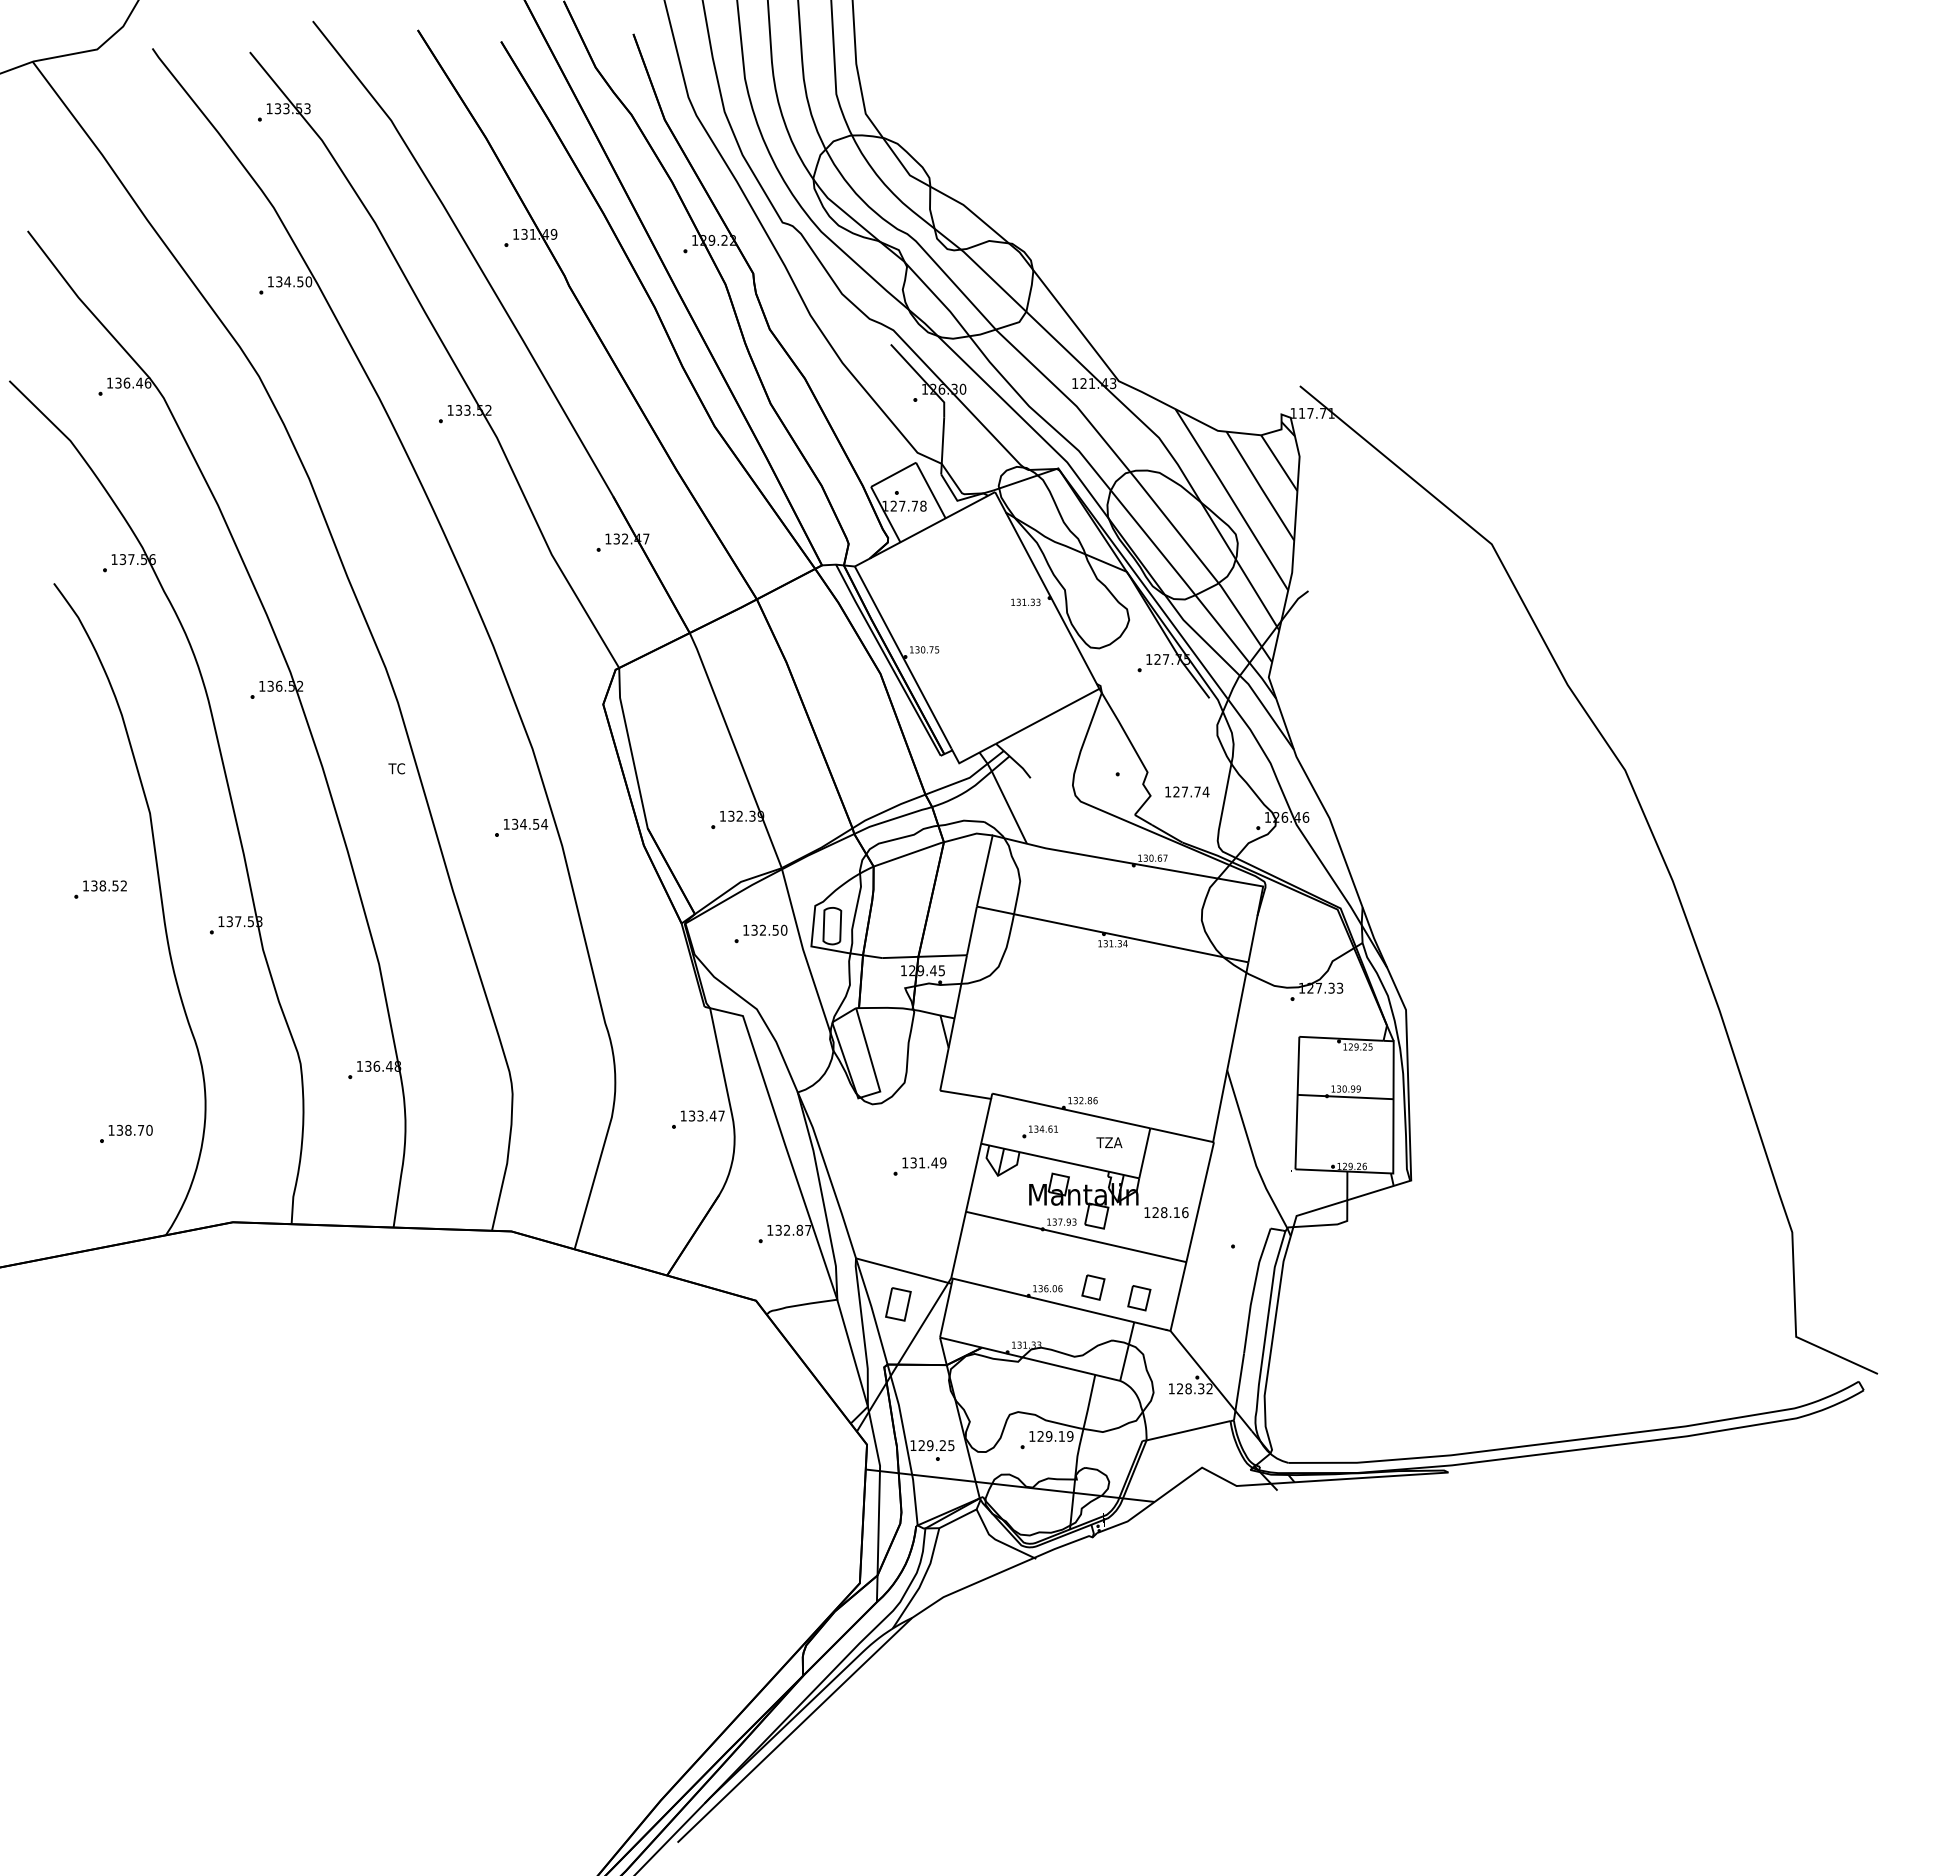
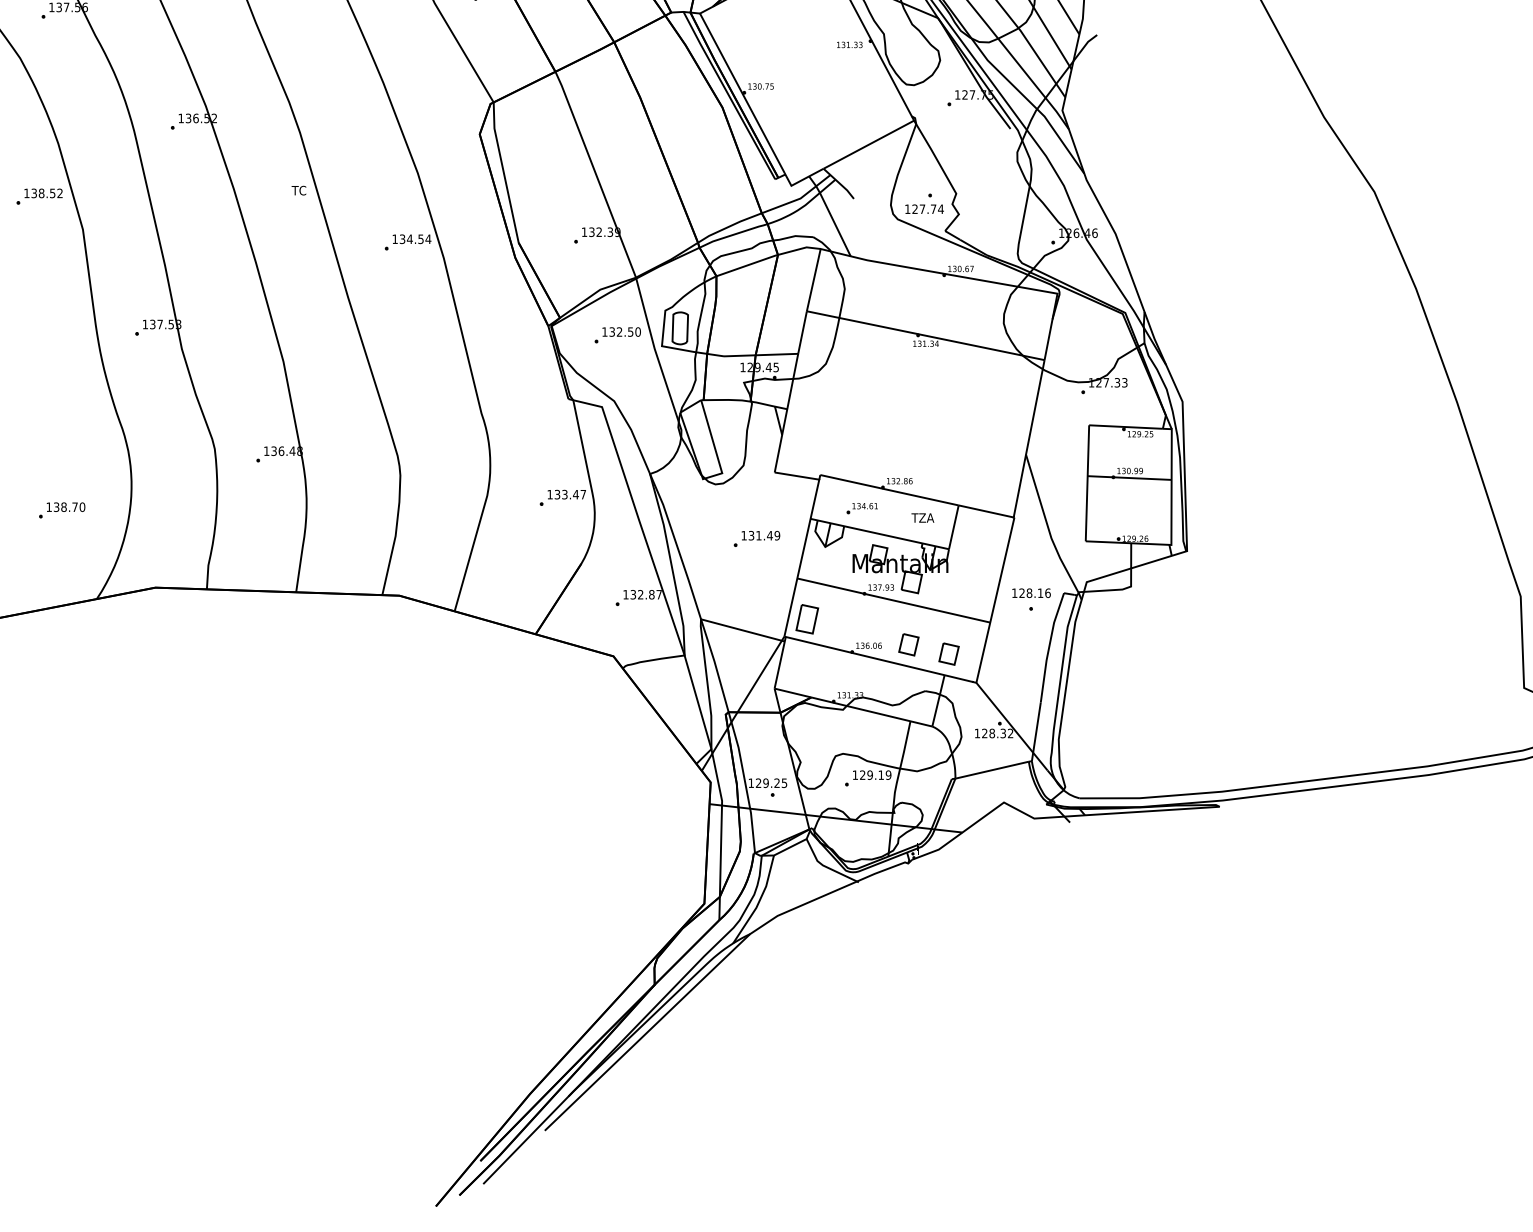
text: (1187, 791) -> (924, 208), moved
part: (100, 889) -> (39, 196), moved
text: (1166, 1212) -> (1031, 593), moved
part: (898, 1304) -> (807, 619), moved

